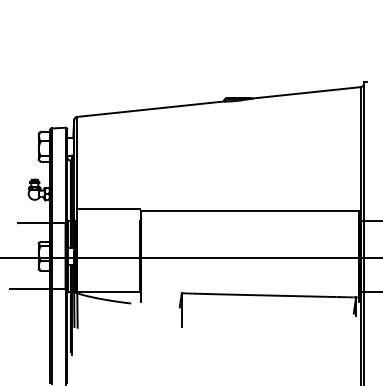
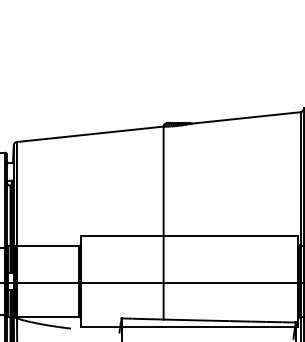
line: (223, 197) -> (163, 222), added
line: (108, 208) -> (48, 245), moved
line: (249, 301) -> (189, 326), added

